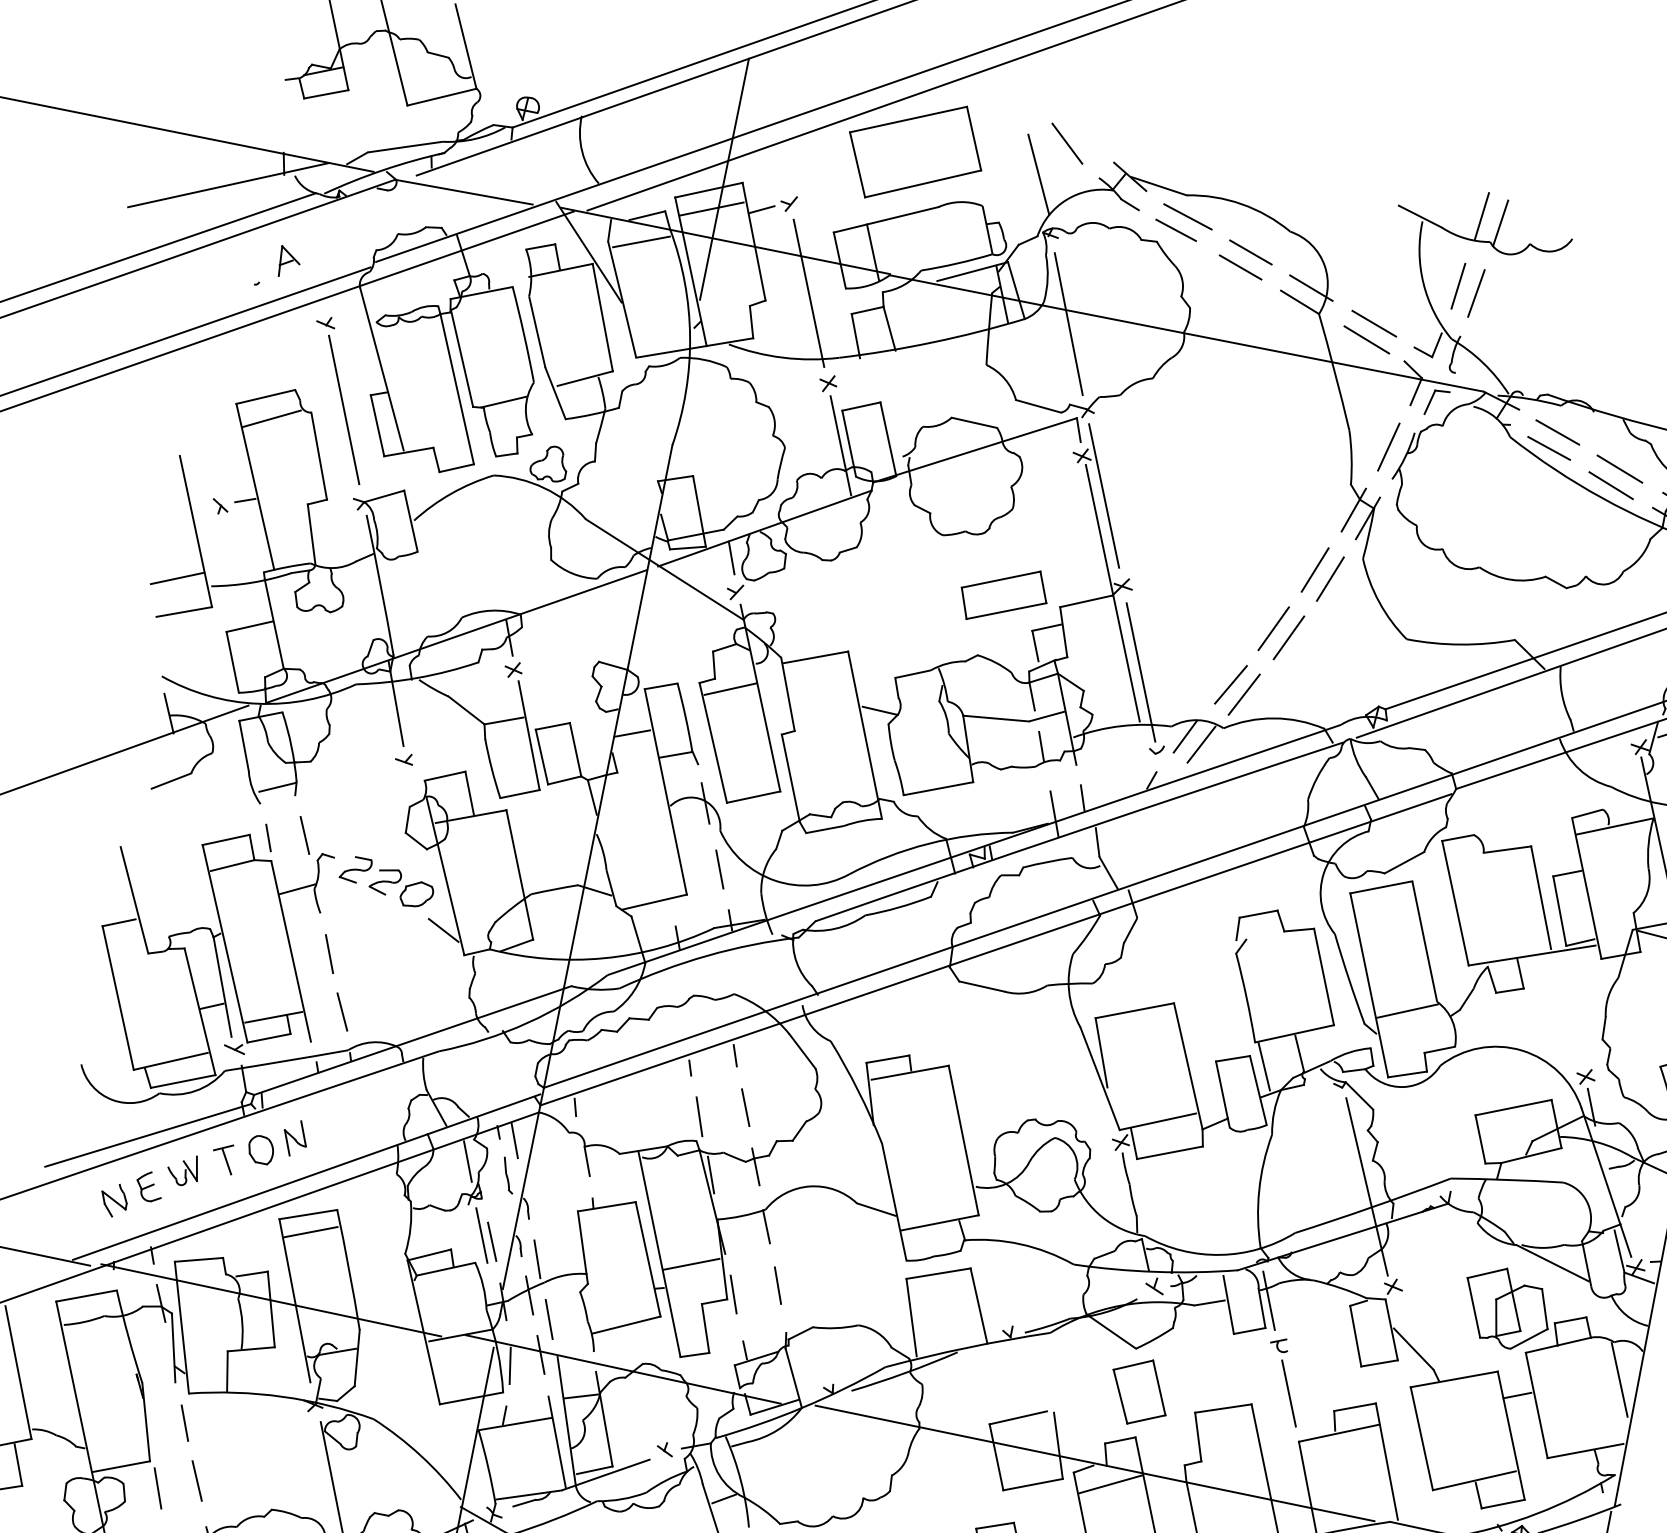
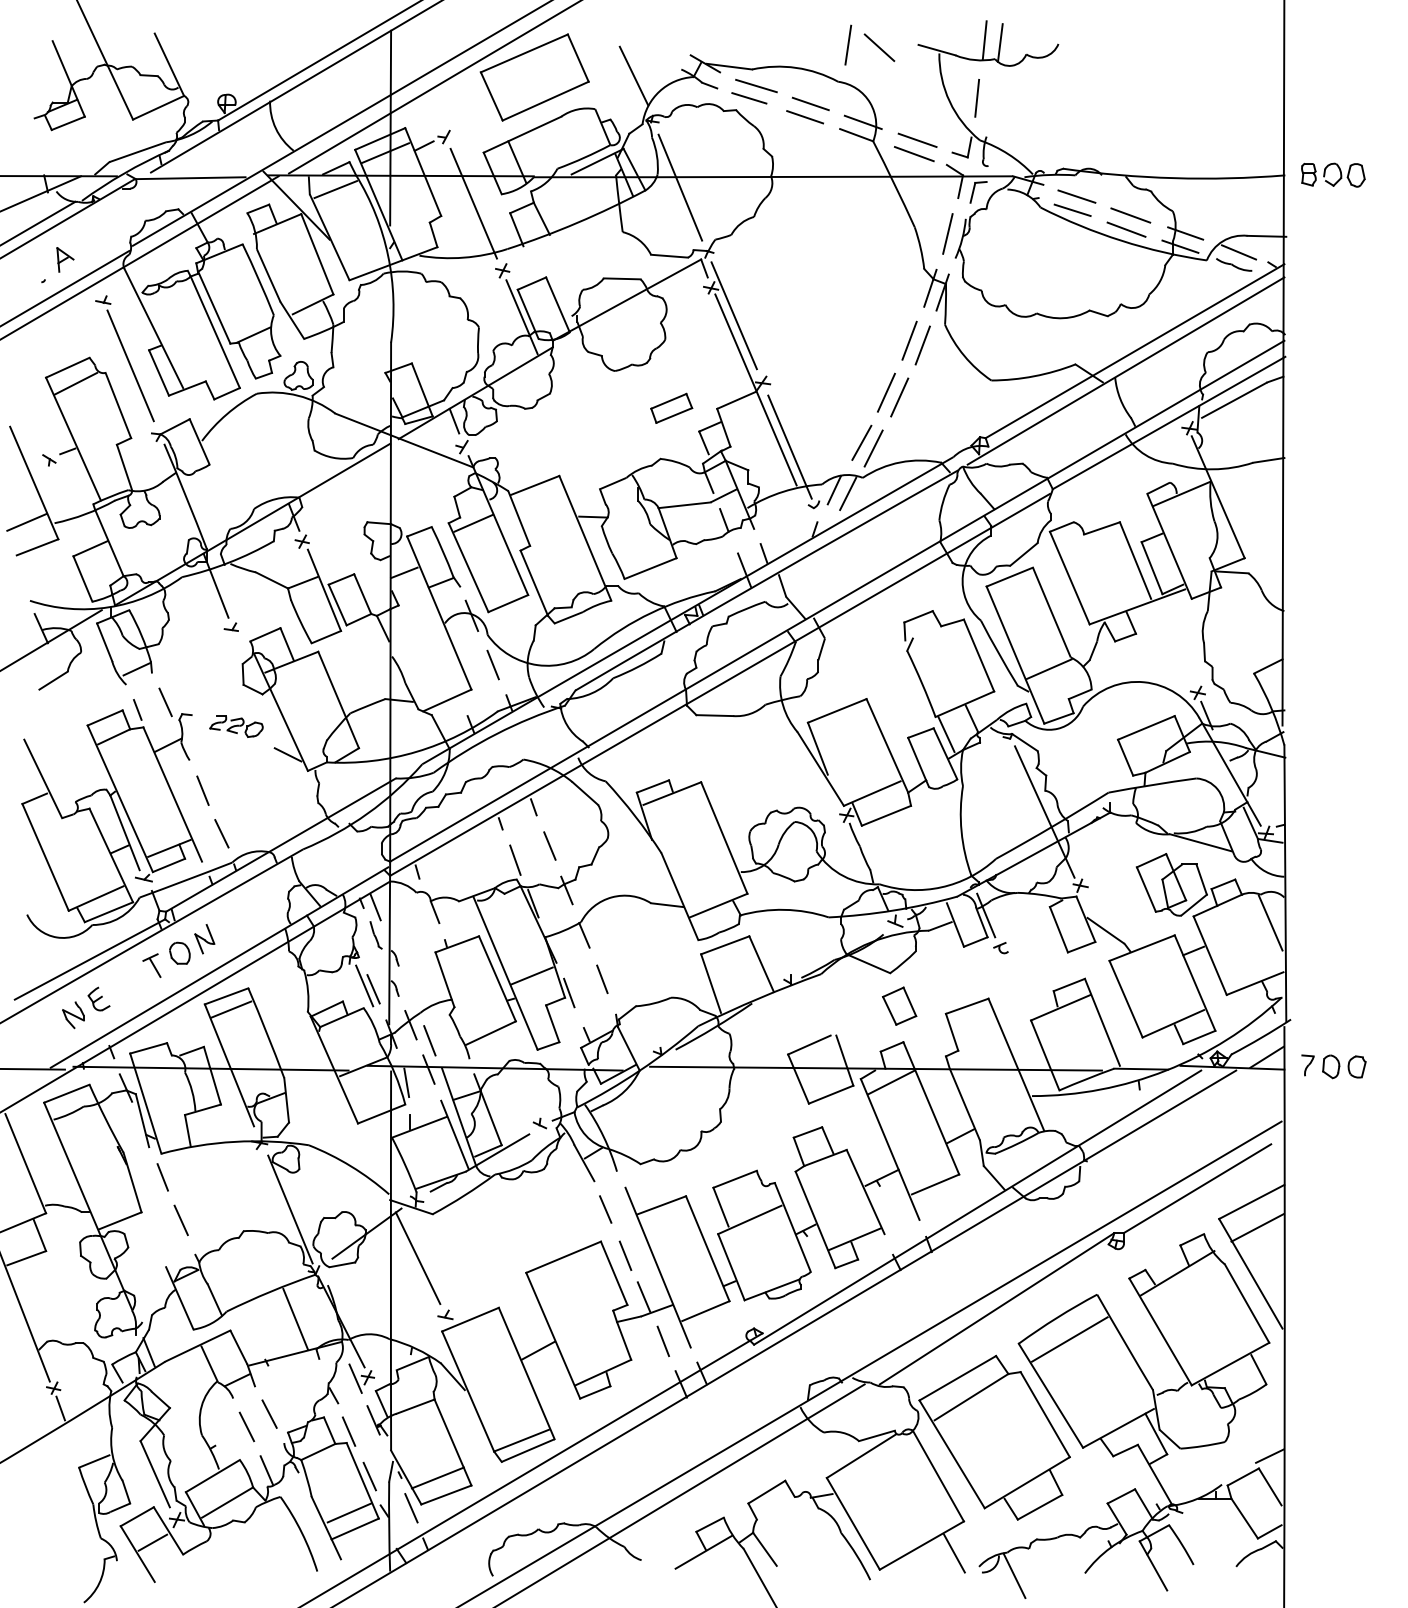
line: (1067, 143) -> (879, 47), moved
line: (1476, 292) -> (848, 44), moved
part: (1003, 595) -> (671, 408), size x0.6
part: (386, 882) -> (236, 726), size x0.7
line: (468, 1161) -> (342, 930), removed
part: (183, 1169) -> (122, 980), removed
line: (537, 1258) -> (411, 995), removed
part: (1139, 1390) -> (899, 1005), size x0.7
line: (1288, 1393) -> (1015, 984), removed
line: (157, 1488) -> (151, 1232), removed

